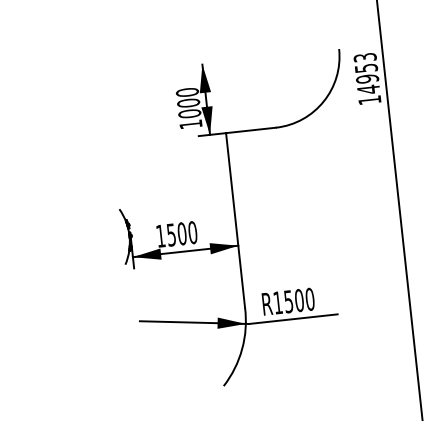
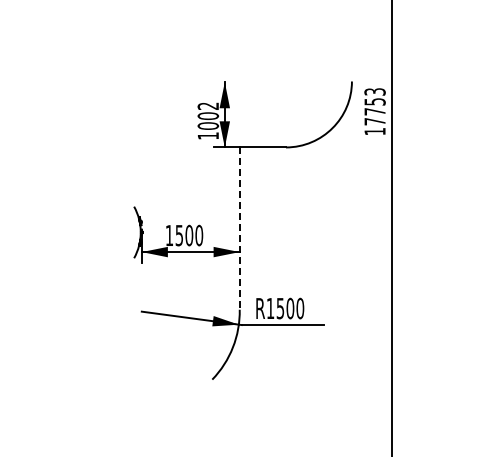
text: (367, 84) -> (374, 116), 14953 -> 17753
text: (187, 92) -> (208, 106), 1000 -> 1002
line: (235, 221) -> (239, 229), solid -> dashed

